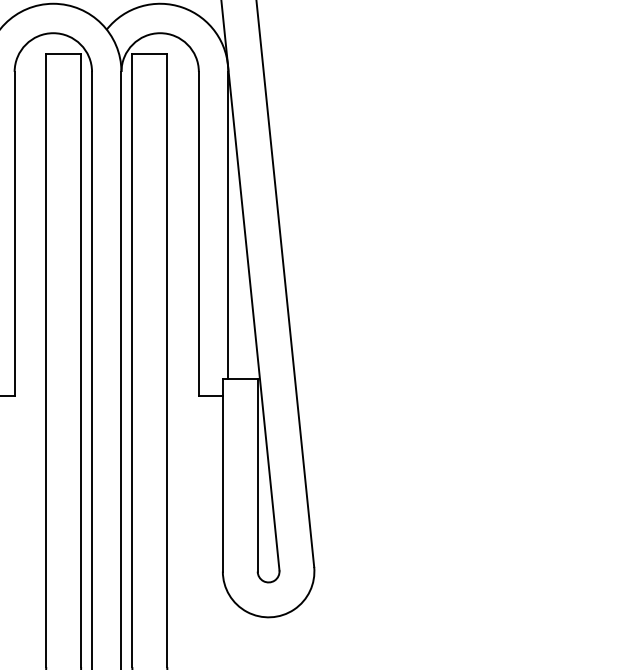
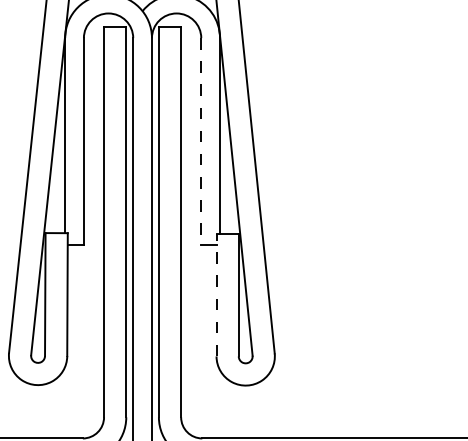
line: (199, 234) -> (201, 141), solid -> dashed
line: (222, 474) -> (216, 294), solid -> dashed

